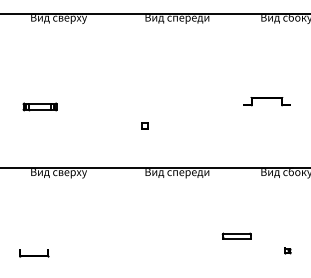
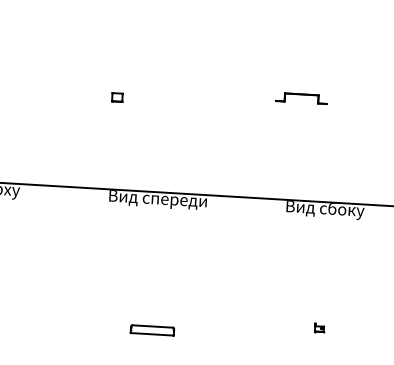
part: (266, 100) -> (300, 97), size x0.71
part: (144, 125) -> (116, 96), moved
part: (236, 235) -> (152, 329), moved

